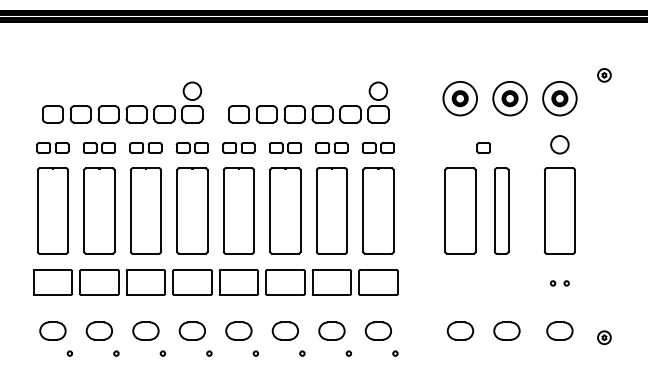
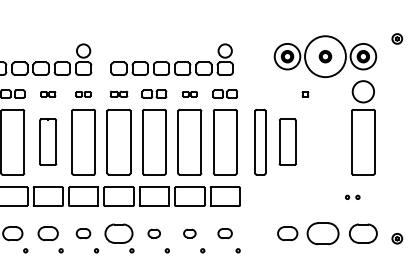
circle: (509, 98) -> (325, 56), size x1.6
circle: (559, 144) -> (363, 91), size x1.6
part: (145, 147) -> (47, 93), size x0.6
part: (191, 147) -> (82, 93), size x0.6
part: (238, 147) -> (118, 93), size x0.7
part: (331, 147) -> (189, 93), size x0.6
part: (483, 147) -> (305, 93), size x0.6
part: (145, 210) -> (47, 141), size x0.7
part: (460, 210) -> (287, 141), size x0.7
part: (501, 210) -> (260, 141), moved
part: (559, 283) -> (352, 197), moved
part: (191, 330) -> (82, 233), size x0.7
part: (238, 330) -> (118, 233), size x1.4
part: (284, 330) -> (153, 233), size x0.6
part: (331, 330) -> (189, 233), size x0.6
part: (377, 330) -> (224, 233), size x0.7
part: (506, 330) -> (322, 233), size x1.6
part: (559, 330) -> (363, 233), size x1.4

